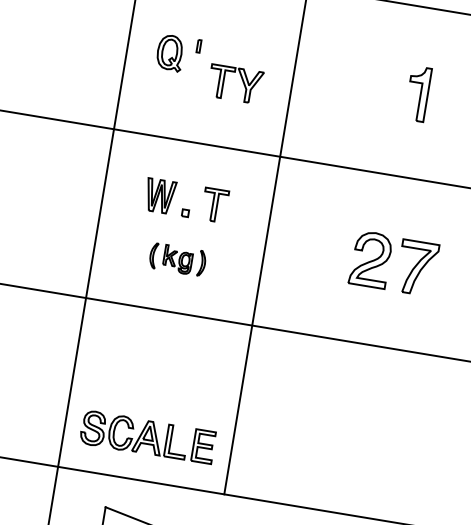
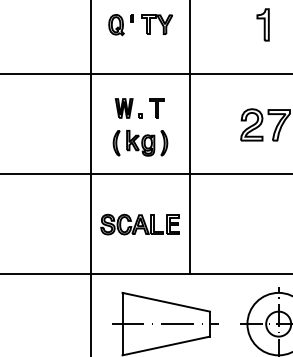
part: (234, 83) -> (156, 24), moved
part: (177, 259) -> (140, 143), size x1.67
part: (146, 436) -> (139, 224), moved

